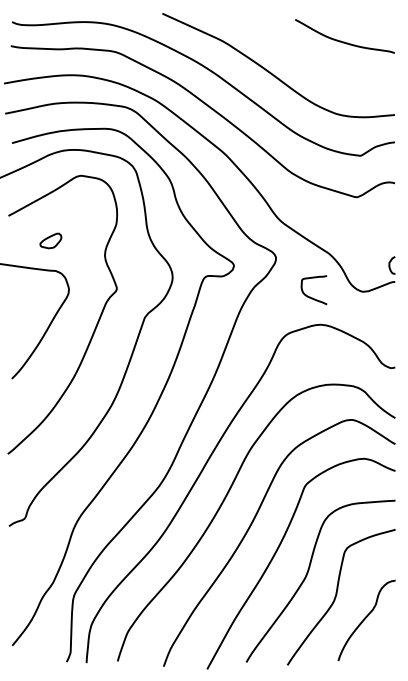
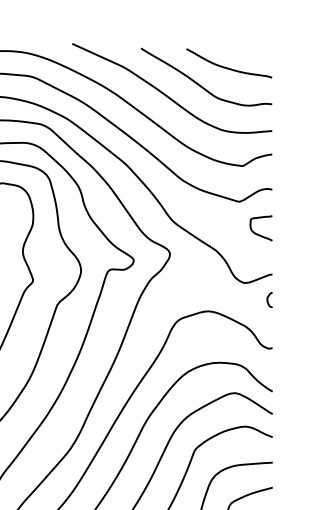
curve: (310, 60) -> (199, 84), added
curve: (390, 265) -> (268, 299), moved
curve: (310, 296) -> (258, 233), moved

